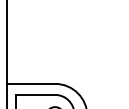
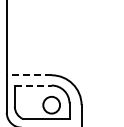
line: (30, 84) -> (28, 75), solid -> dashed
line: (35, 94) -> (33, 85), solid -> dashed

